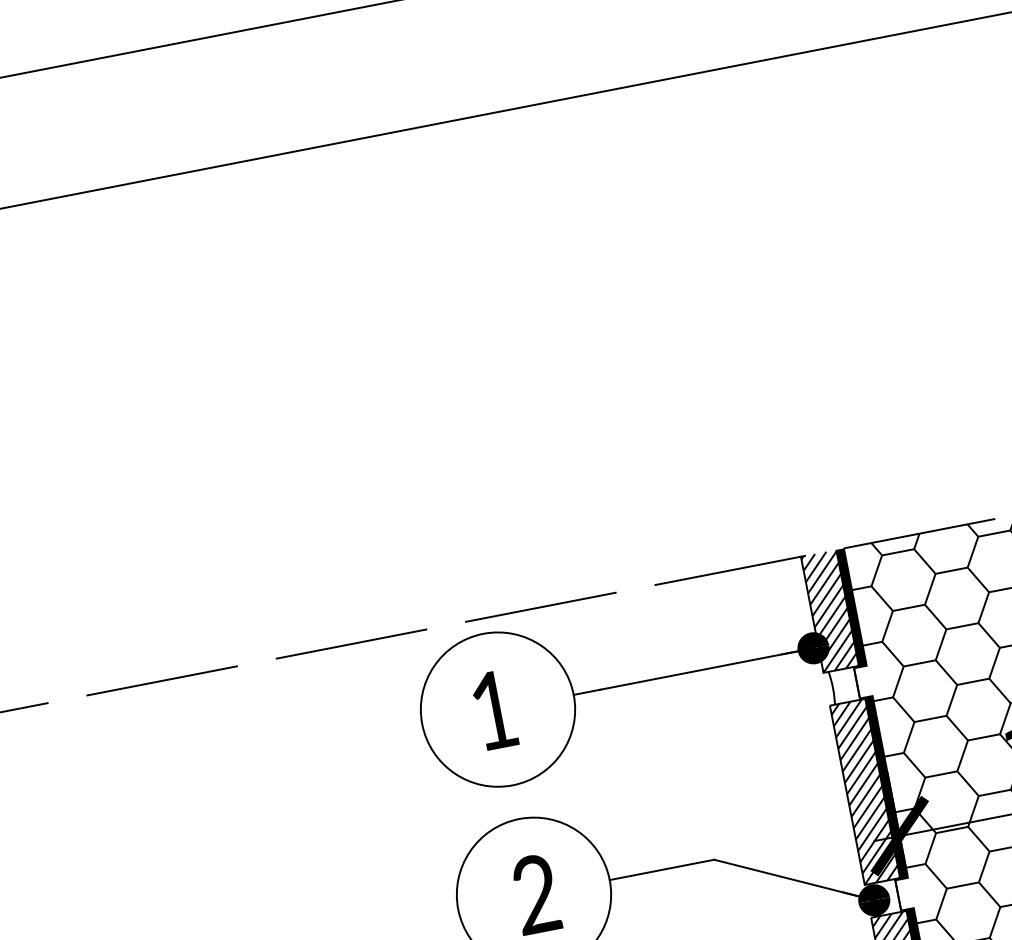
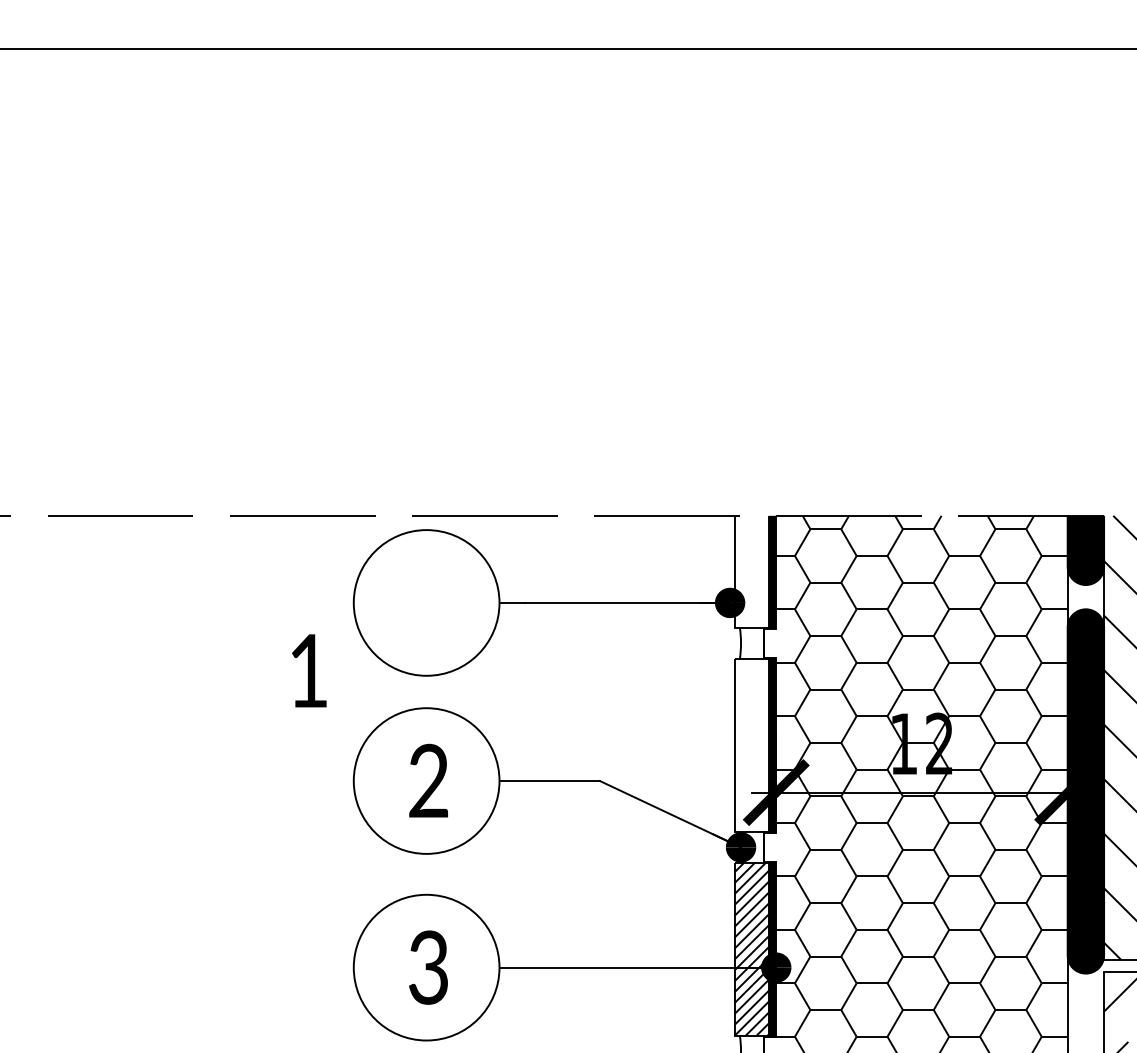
hatch: (829, 611) -> (751, 571), removed
text: (494, 709) -> (309, 670), moved
hatch: (864, 792) -> (751, 745), removed

